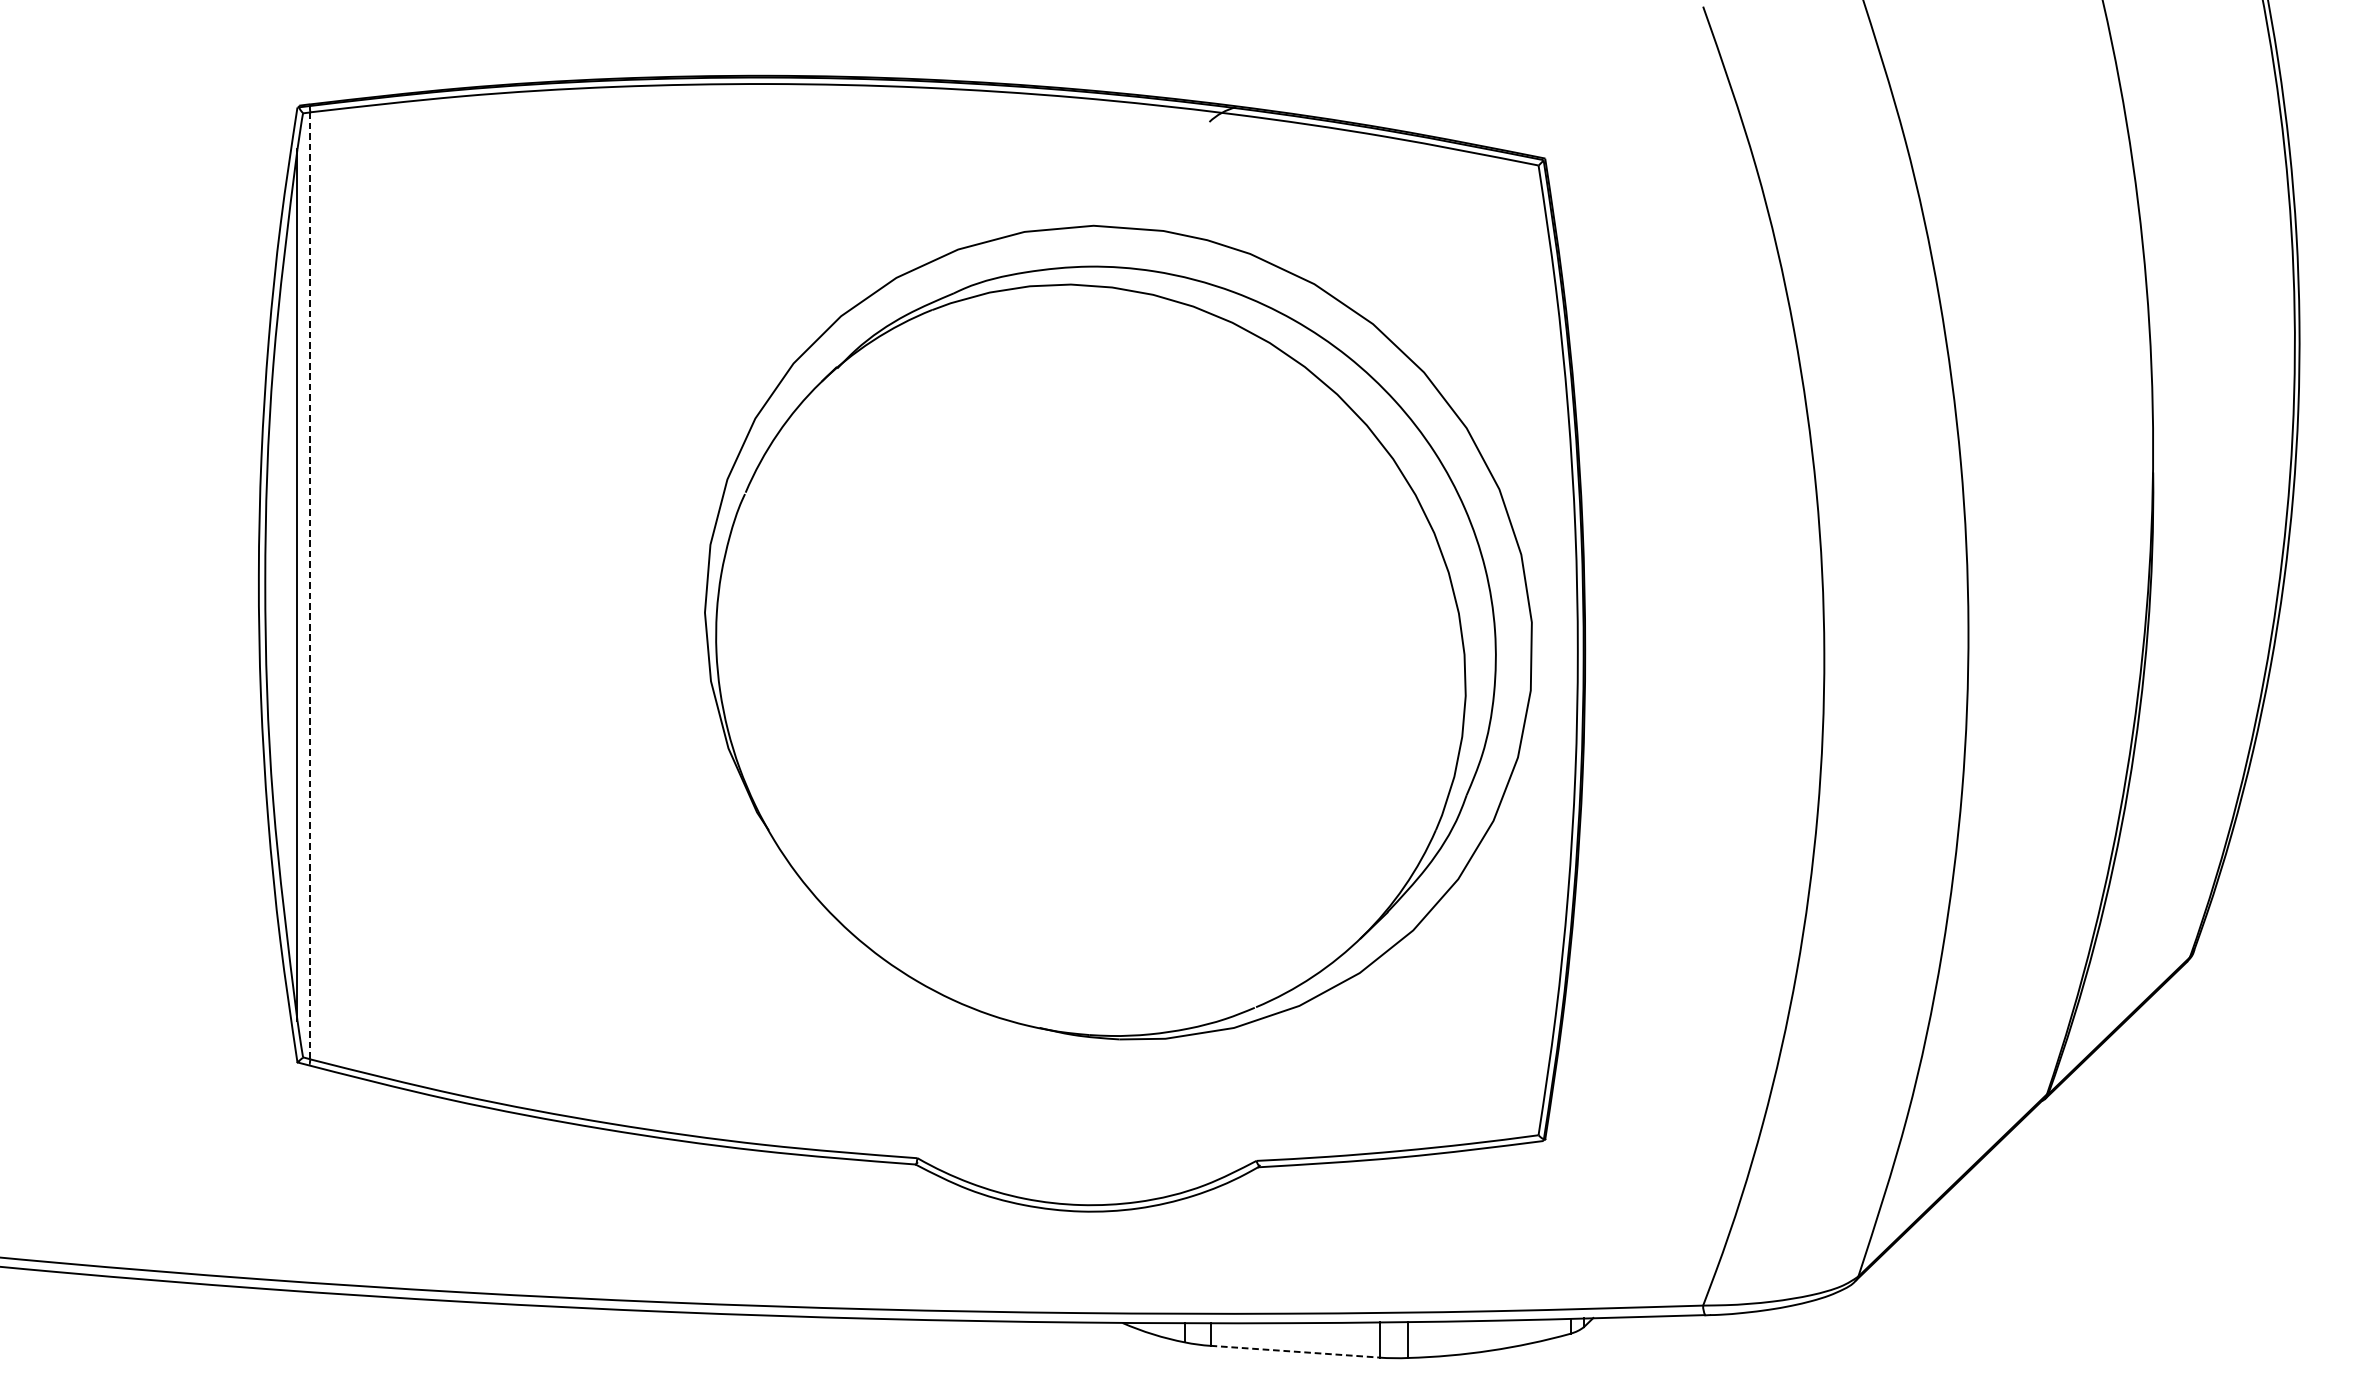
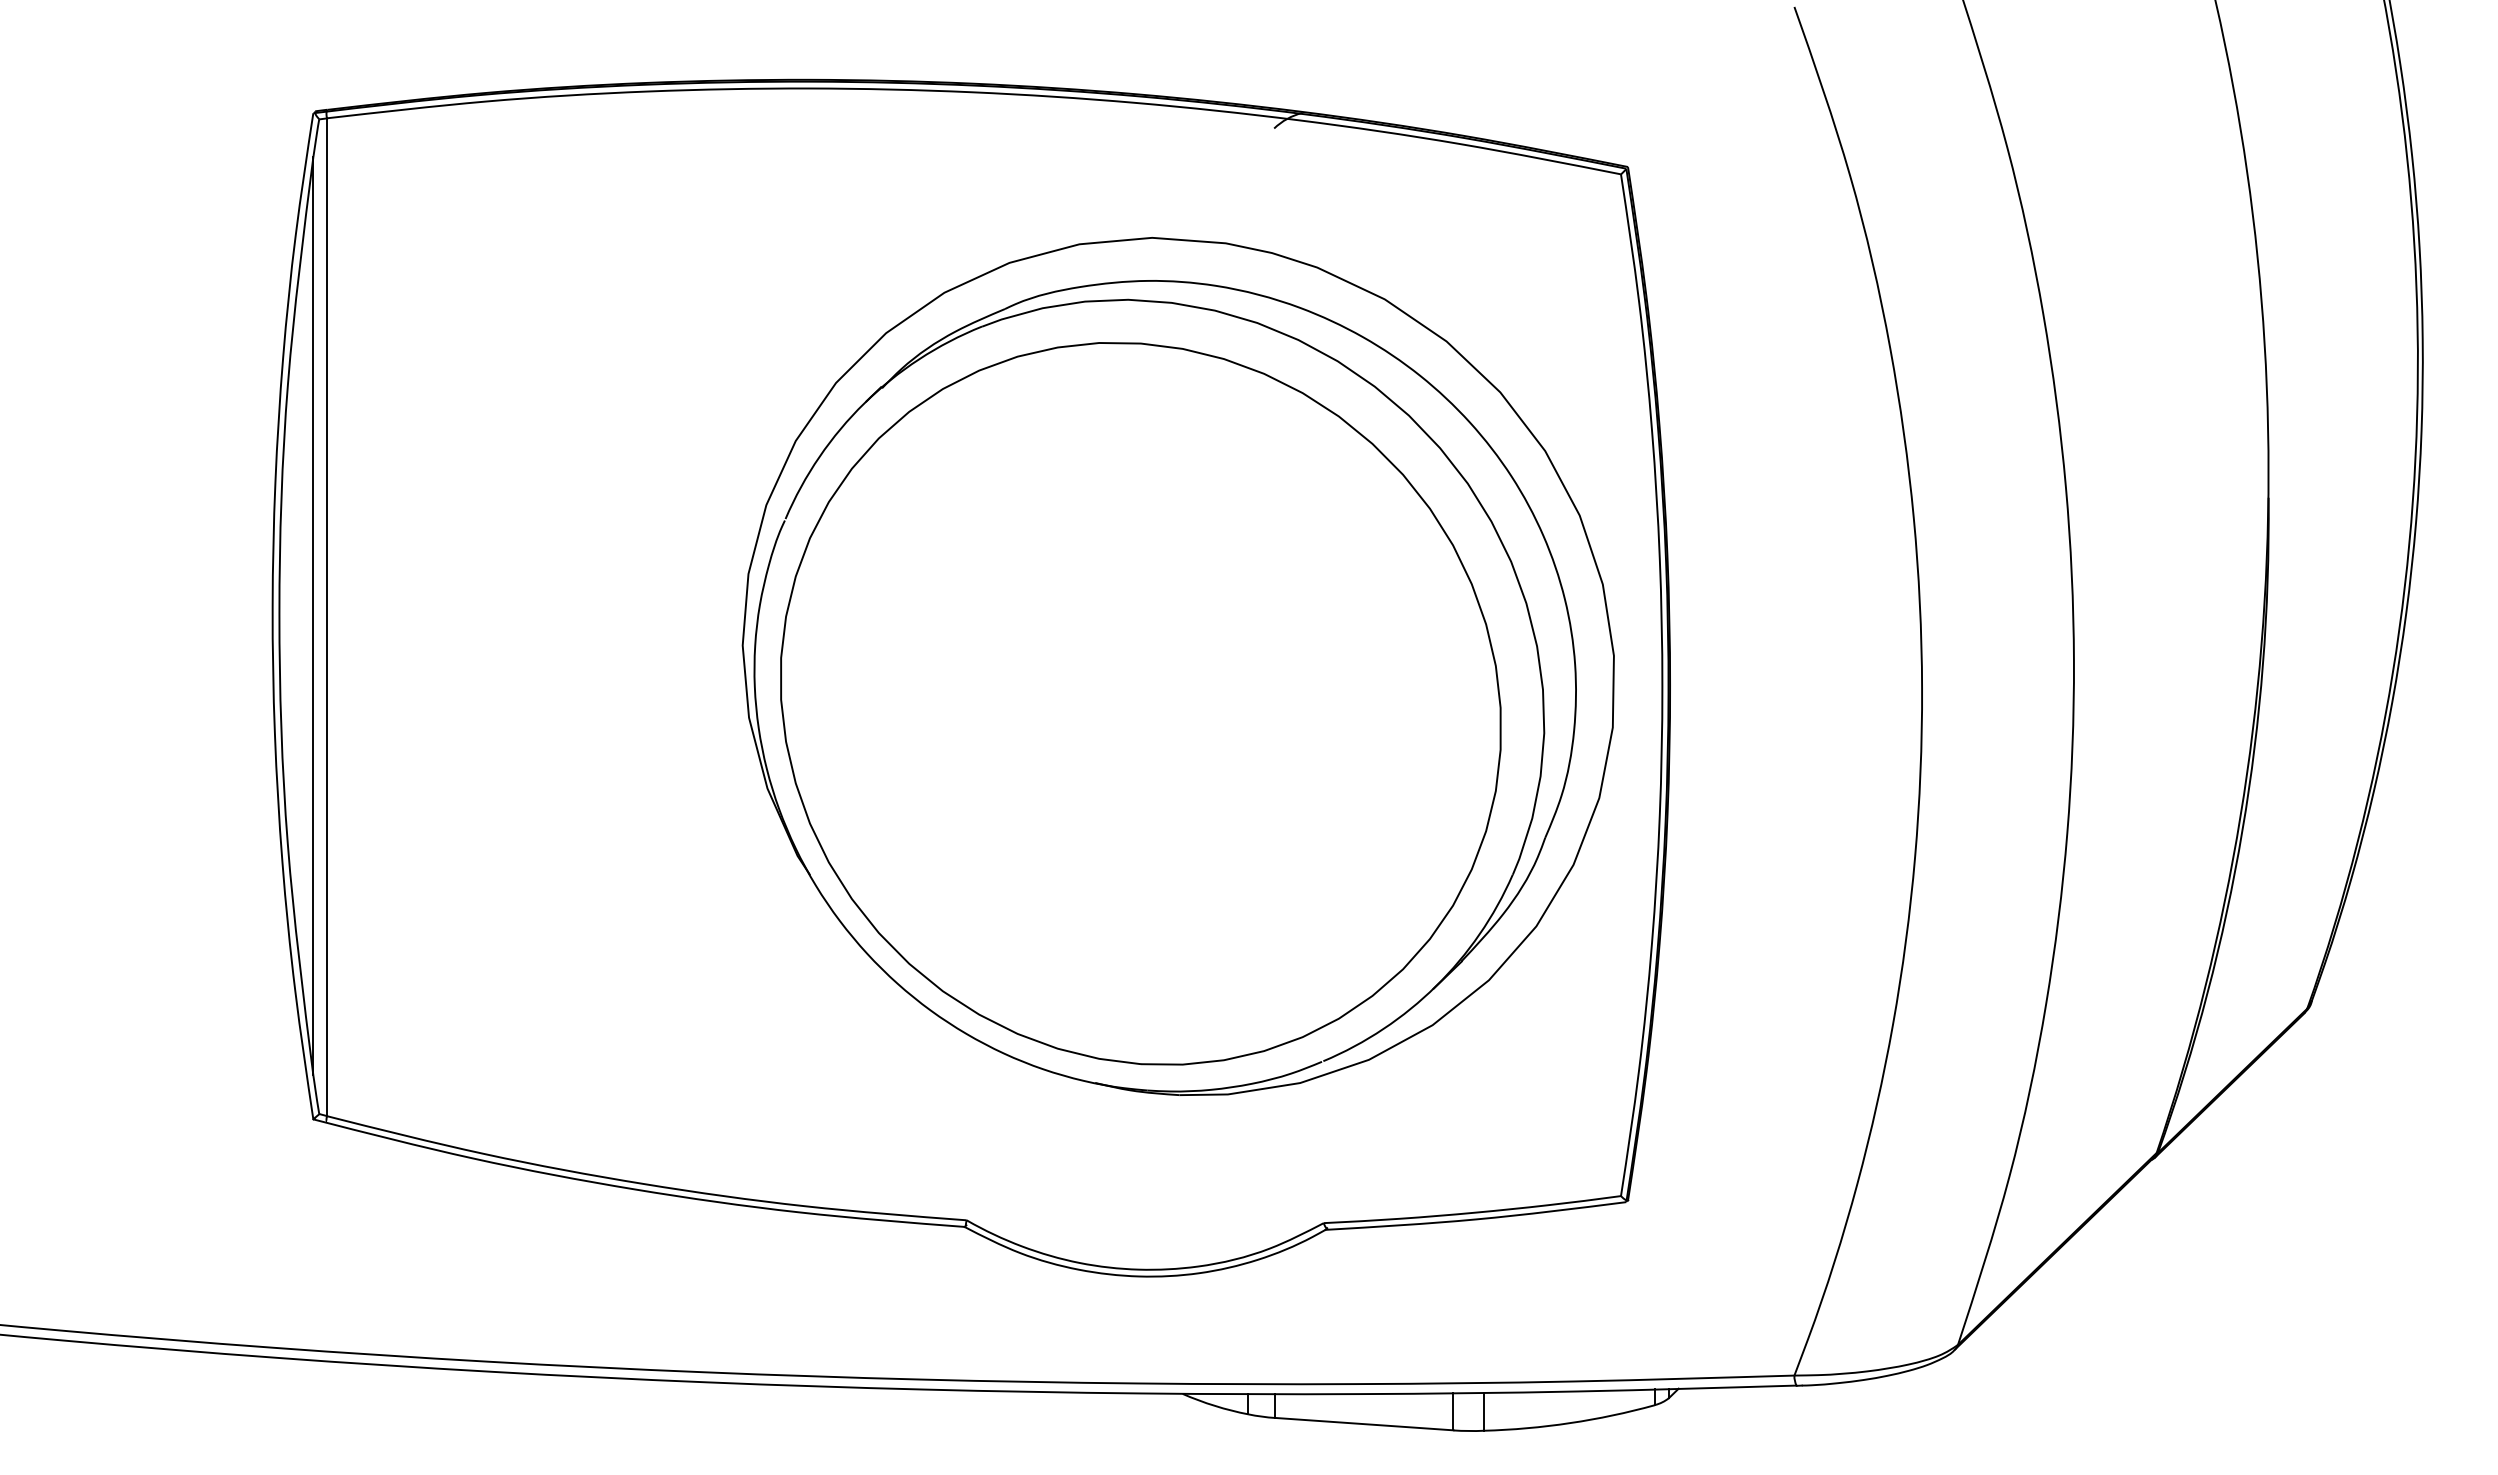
line: (309, 586) -> (326, 617), dashed -> solid
part: (1082, 667) -> (1140, 703), added
line: (1295, 1352) -> (1364, 1424), dashed -> solid

